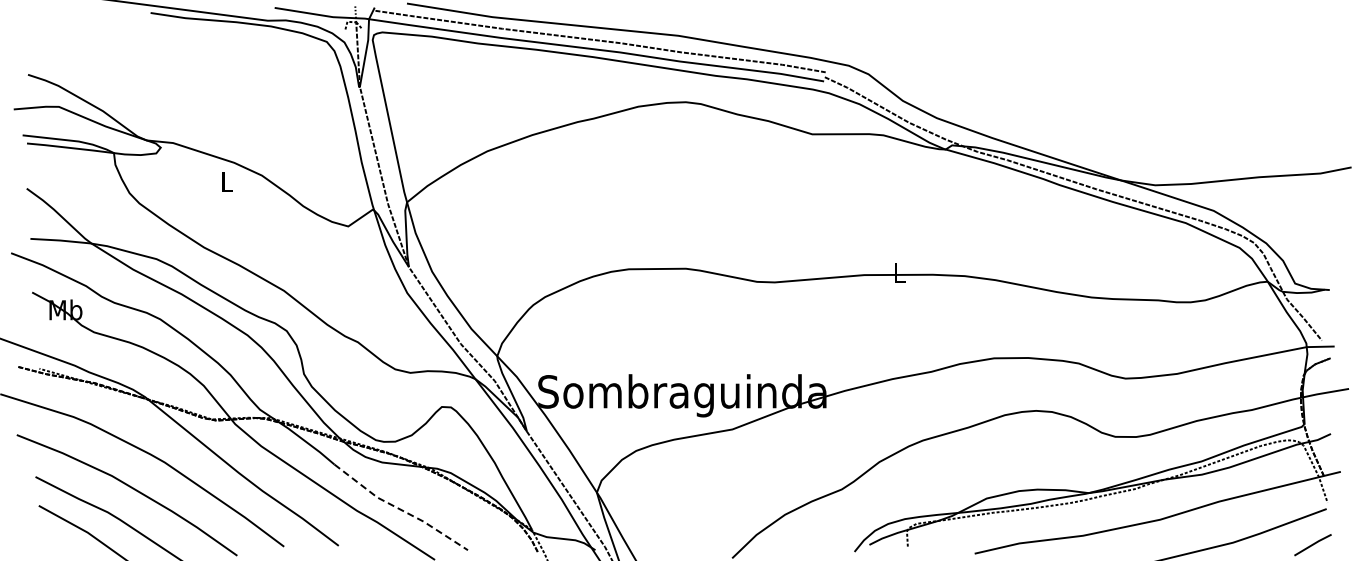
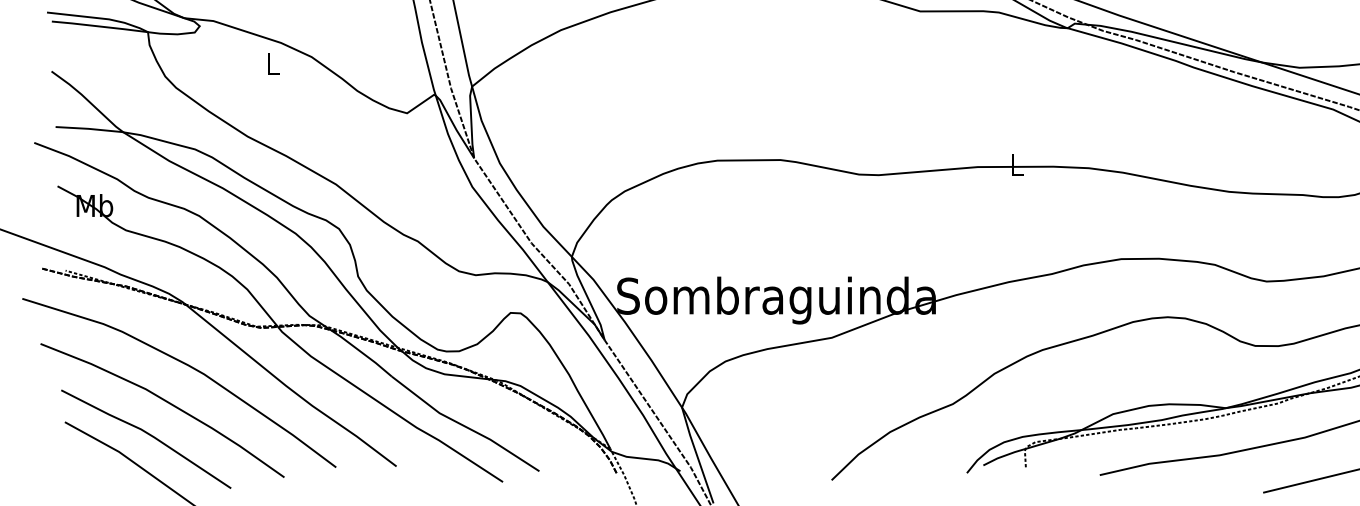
line: (399, 509) -> (463, 426), dashed -> solid

